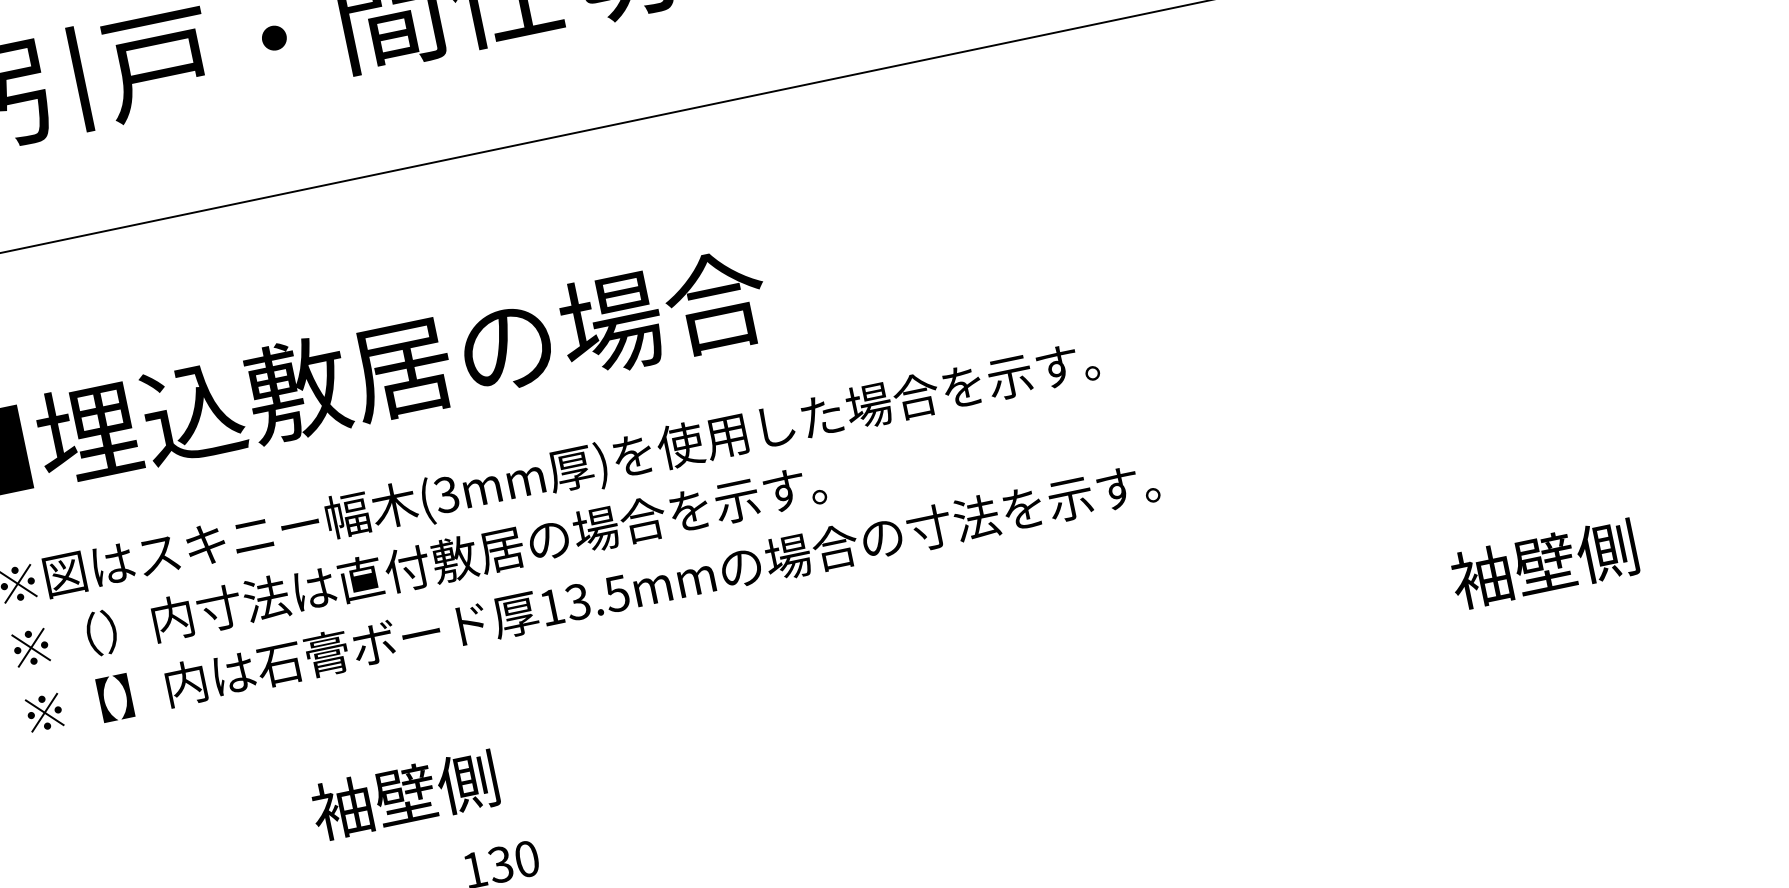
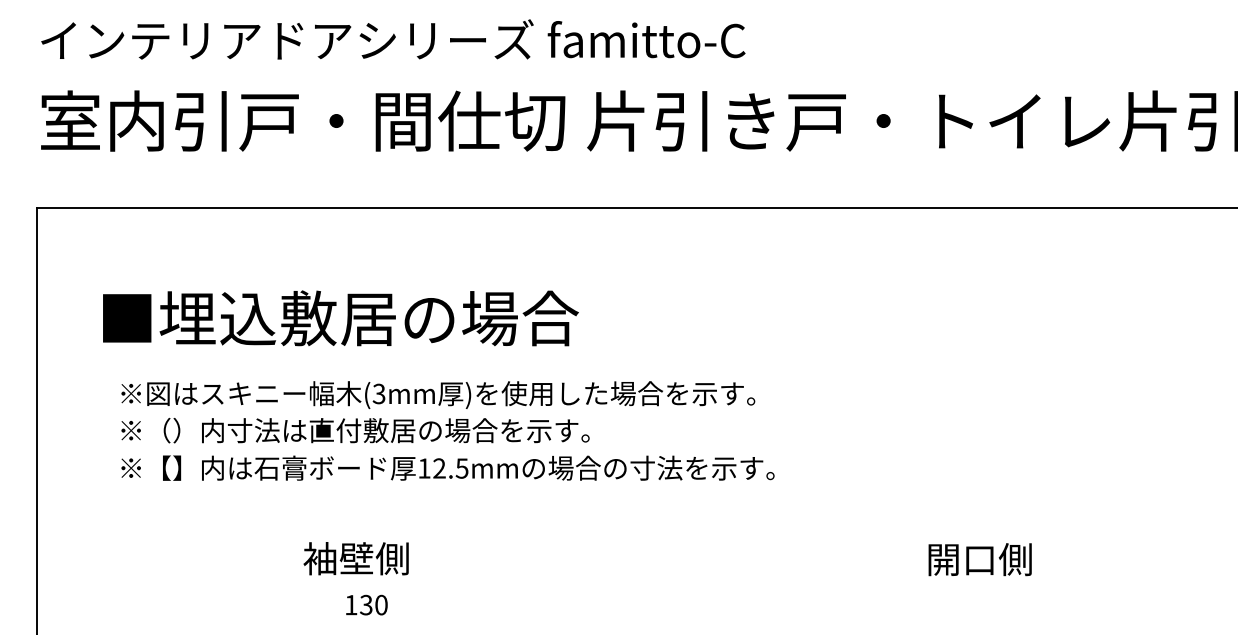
text: (1513, 570) -> (961, 559), 袖壁側 -> 開口側
text: (578, 601) -> (439, 468), 13.5mm -> 12.5mm
text: (403, 795) -> (355, 558), moved

